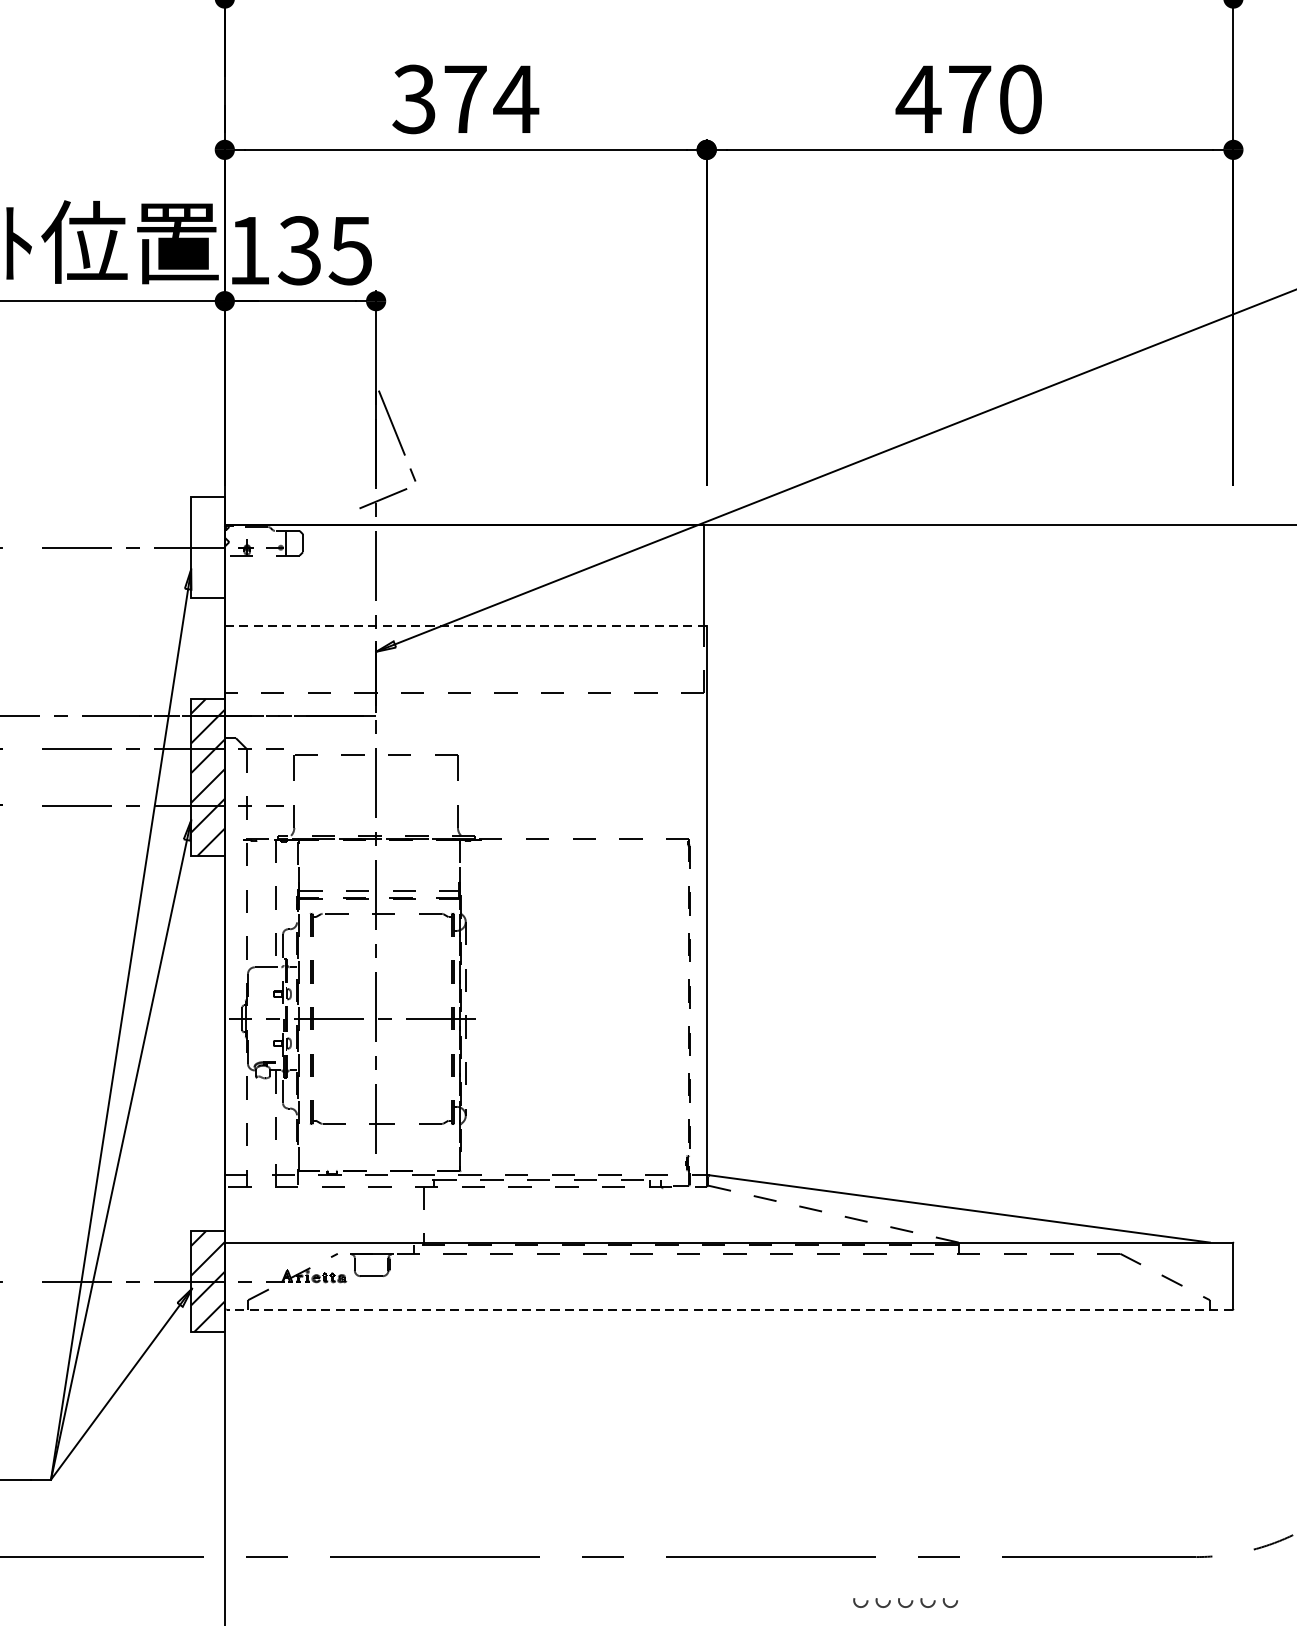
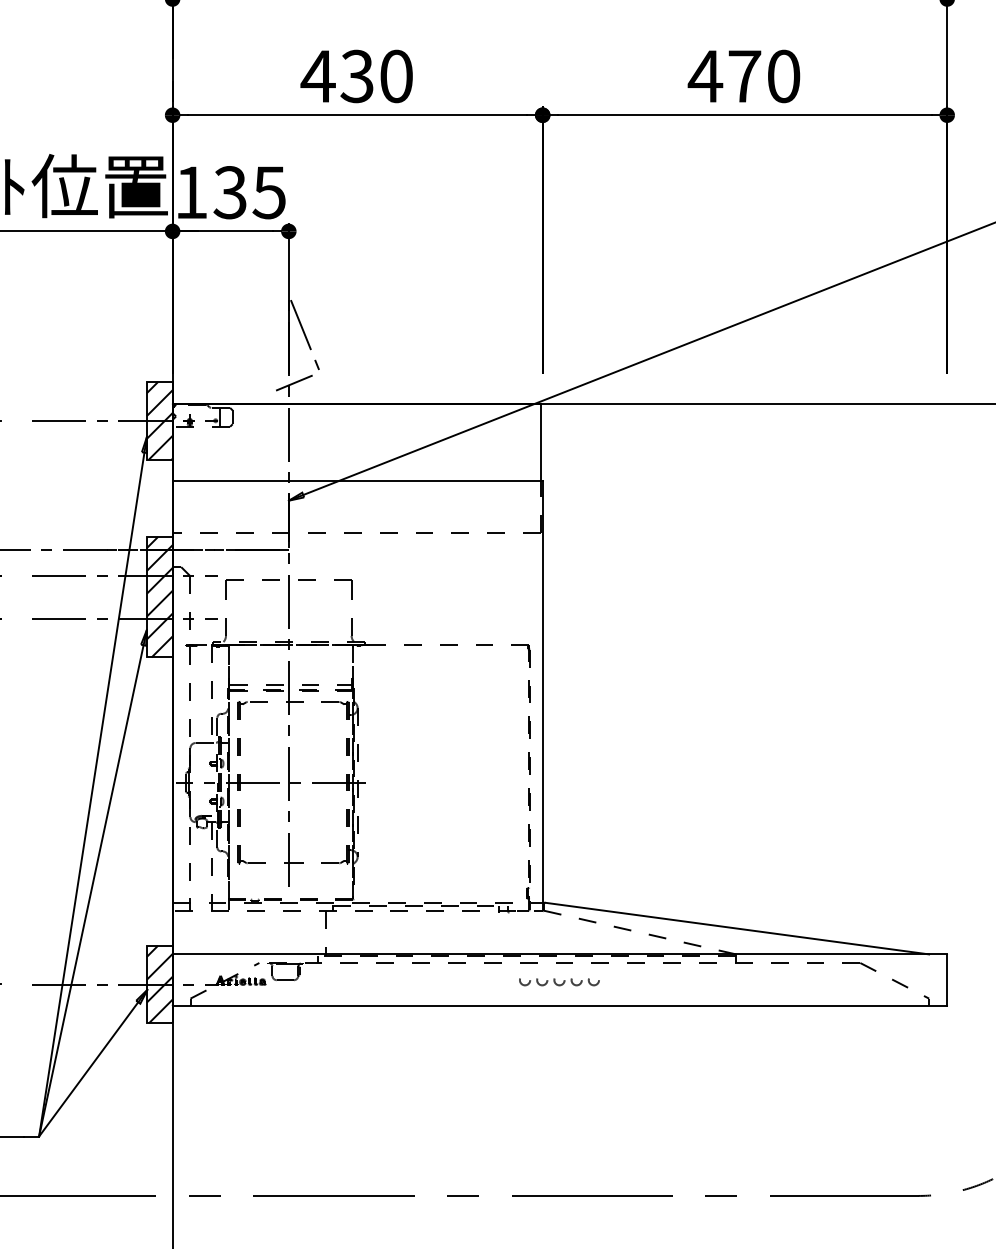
text: (465, 99) -> (357, 76), 374 -> 430
hatch: (207, 547) -> (159, 420), added
line: (465, 626) -> (357, 481), dashed -> solid
line: (728, 1310) -> (559, 1006), dashed -> solid
part: (905, 1603) -> (559, 982), moved

